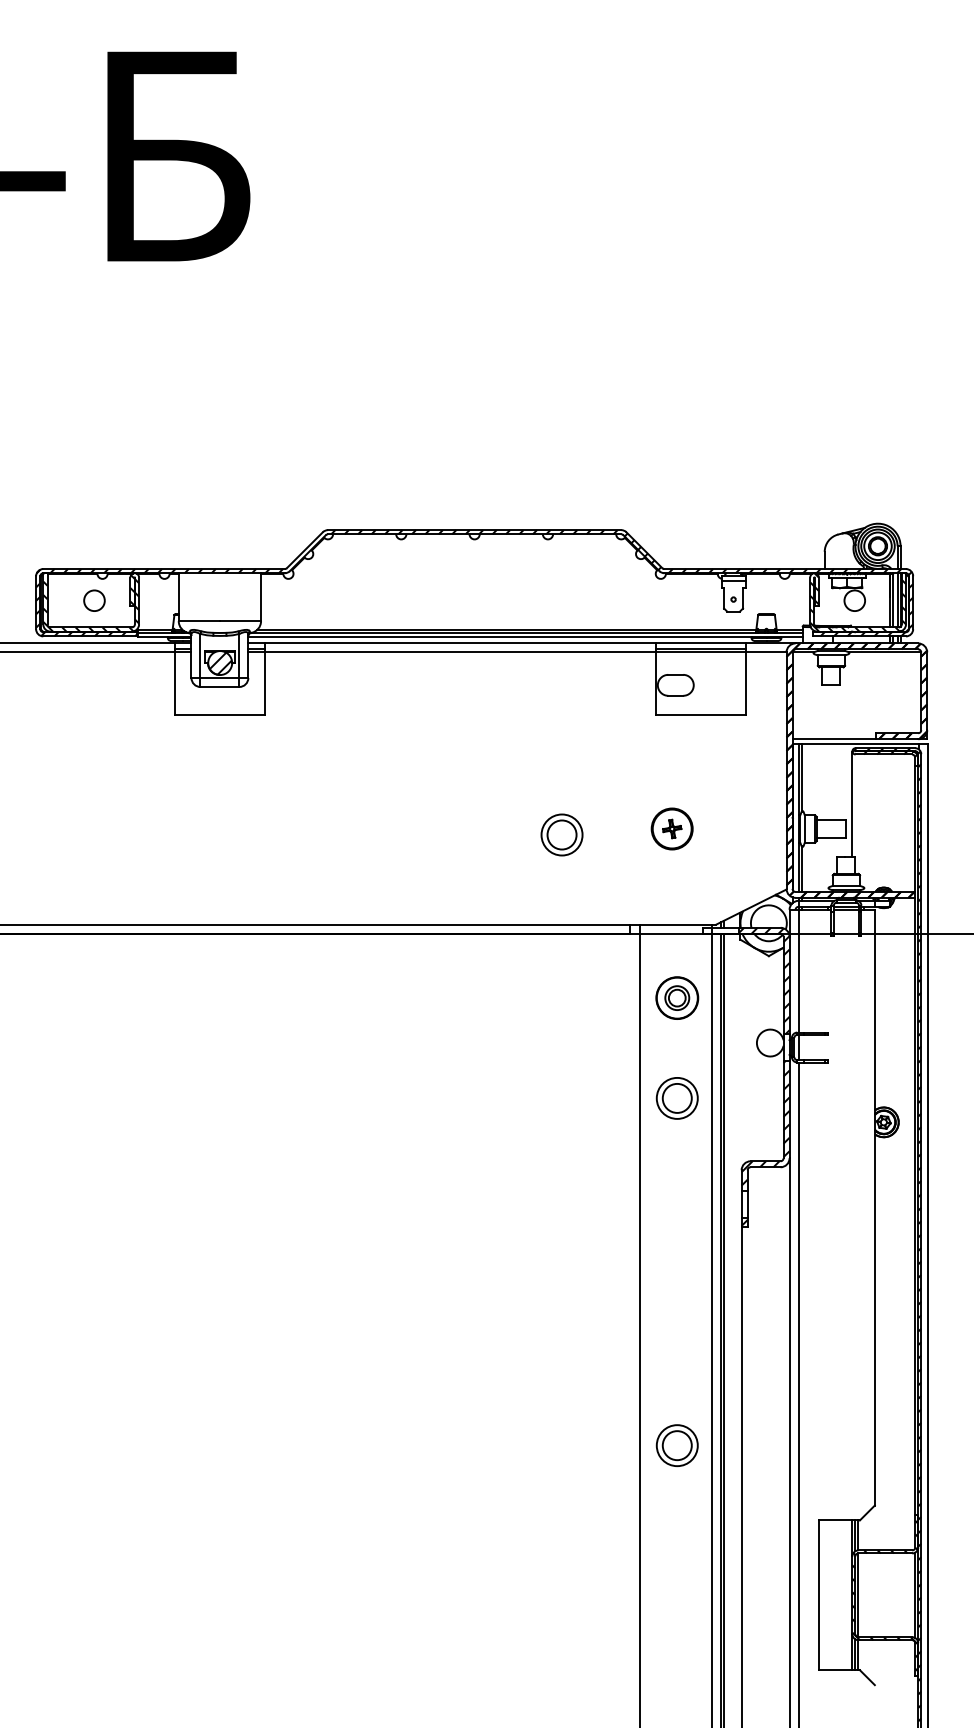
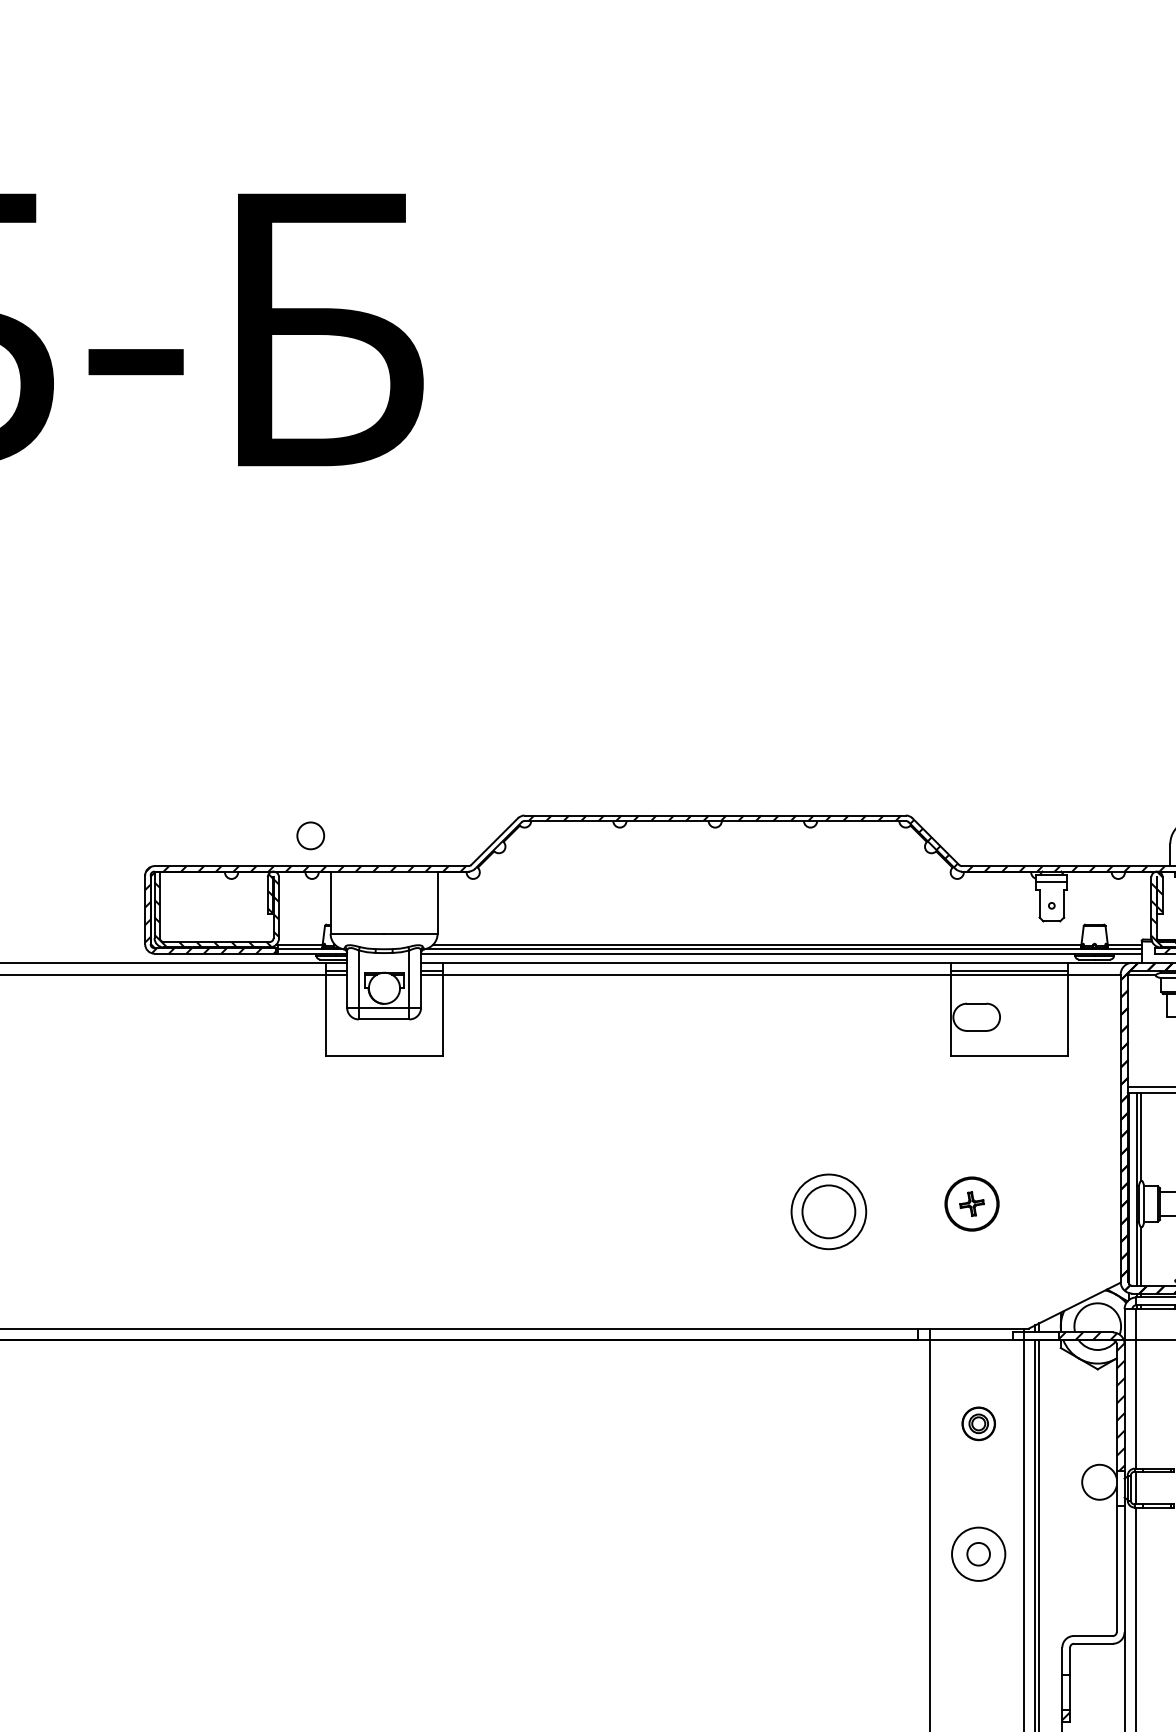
circle: (94, 600) -> (310, 835), moved
hatch: (220, 663) -> (384, 988), removed
part: (561, 834) -> (828, 1211), size x1.4
part: (677, 997) -> (978, 1423), size x0.6
circle: (676, 1097) -> (977, 1553), size x0.6
hatch: (765, 1123) -> (1093, 1586), removed

